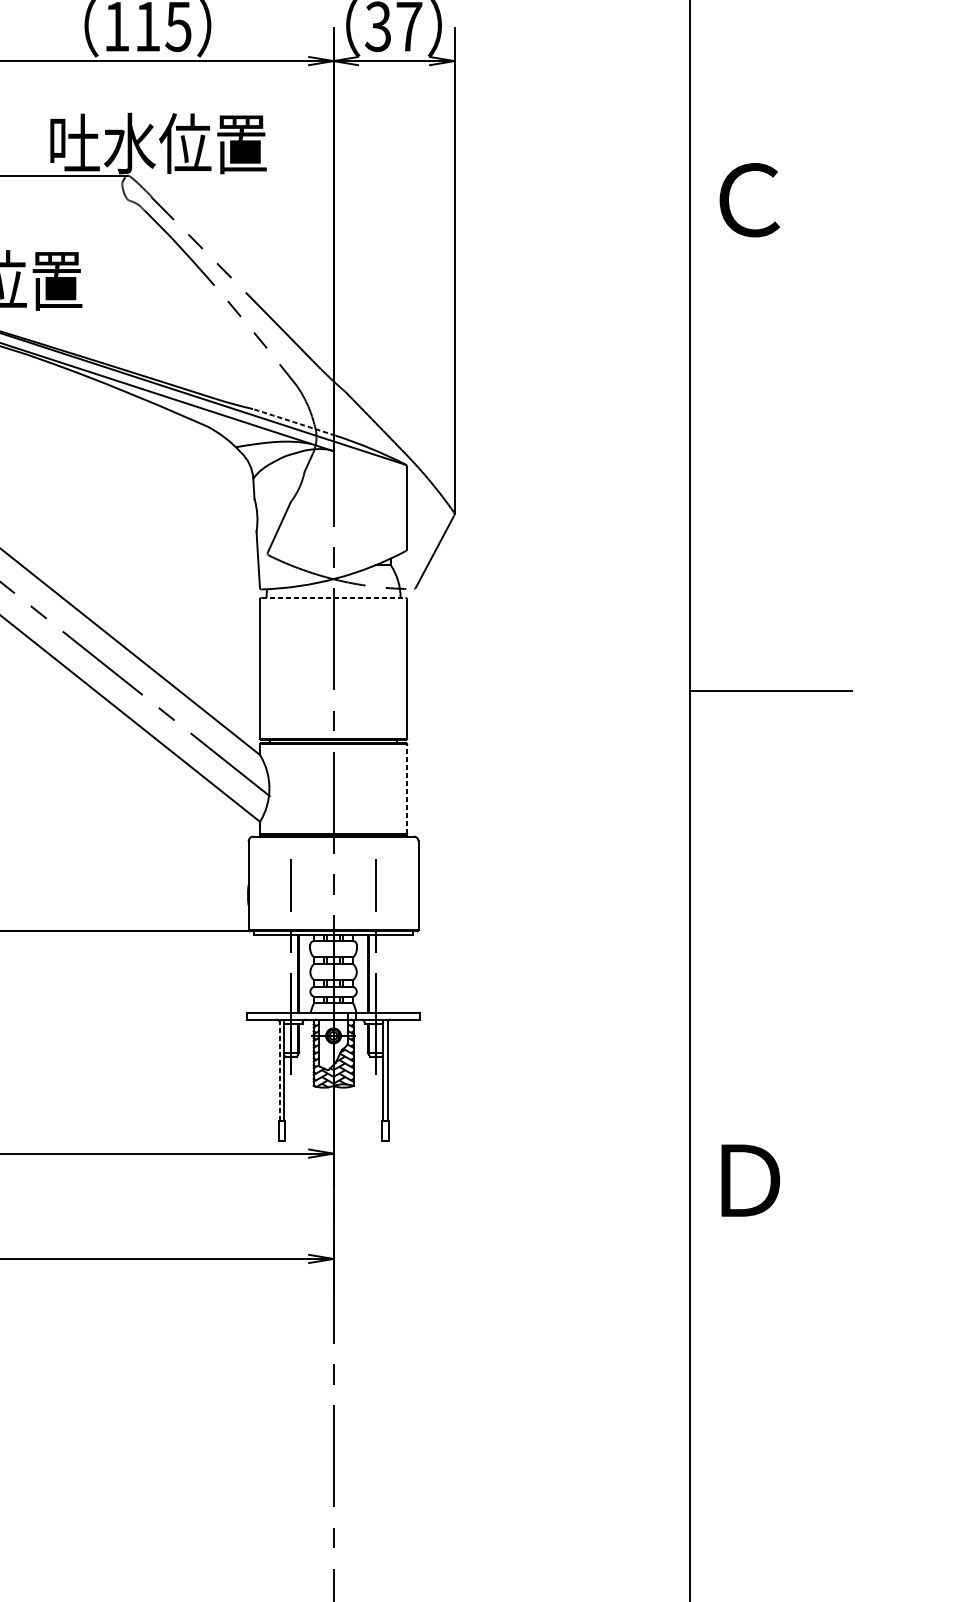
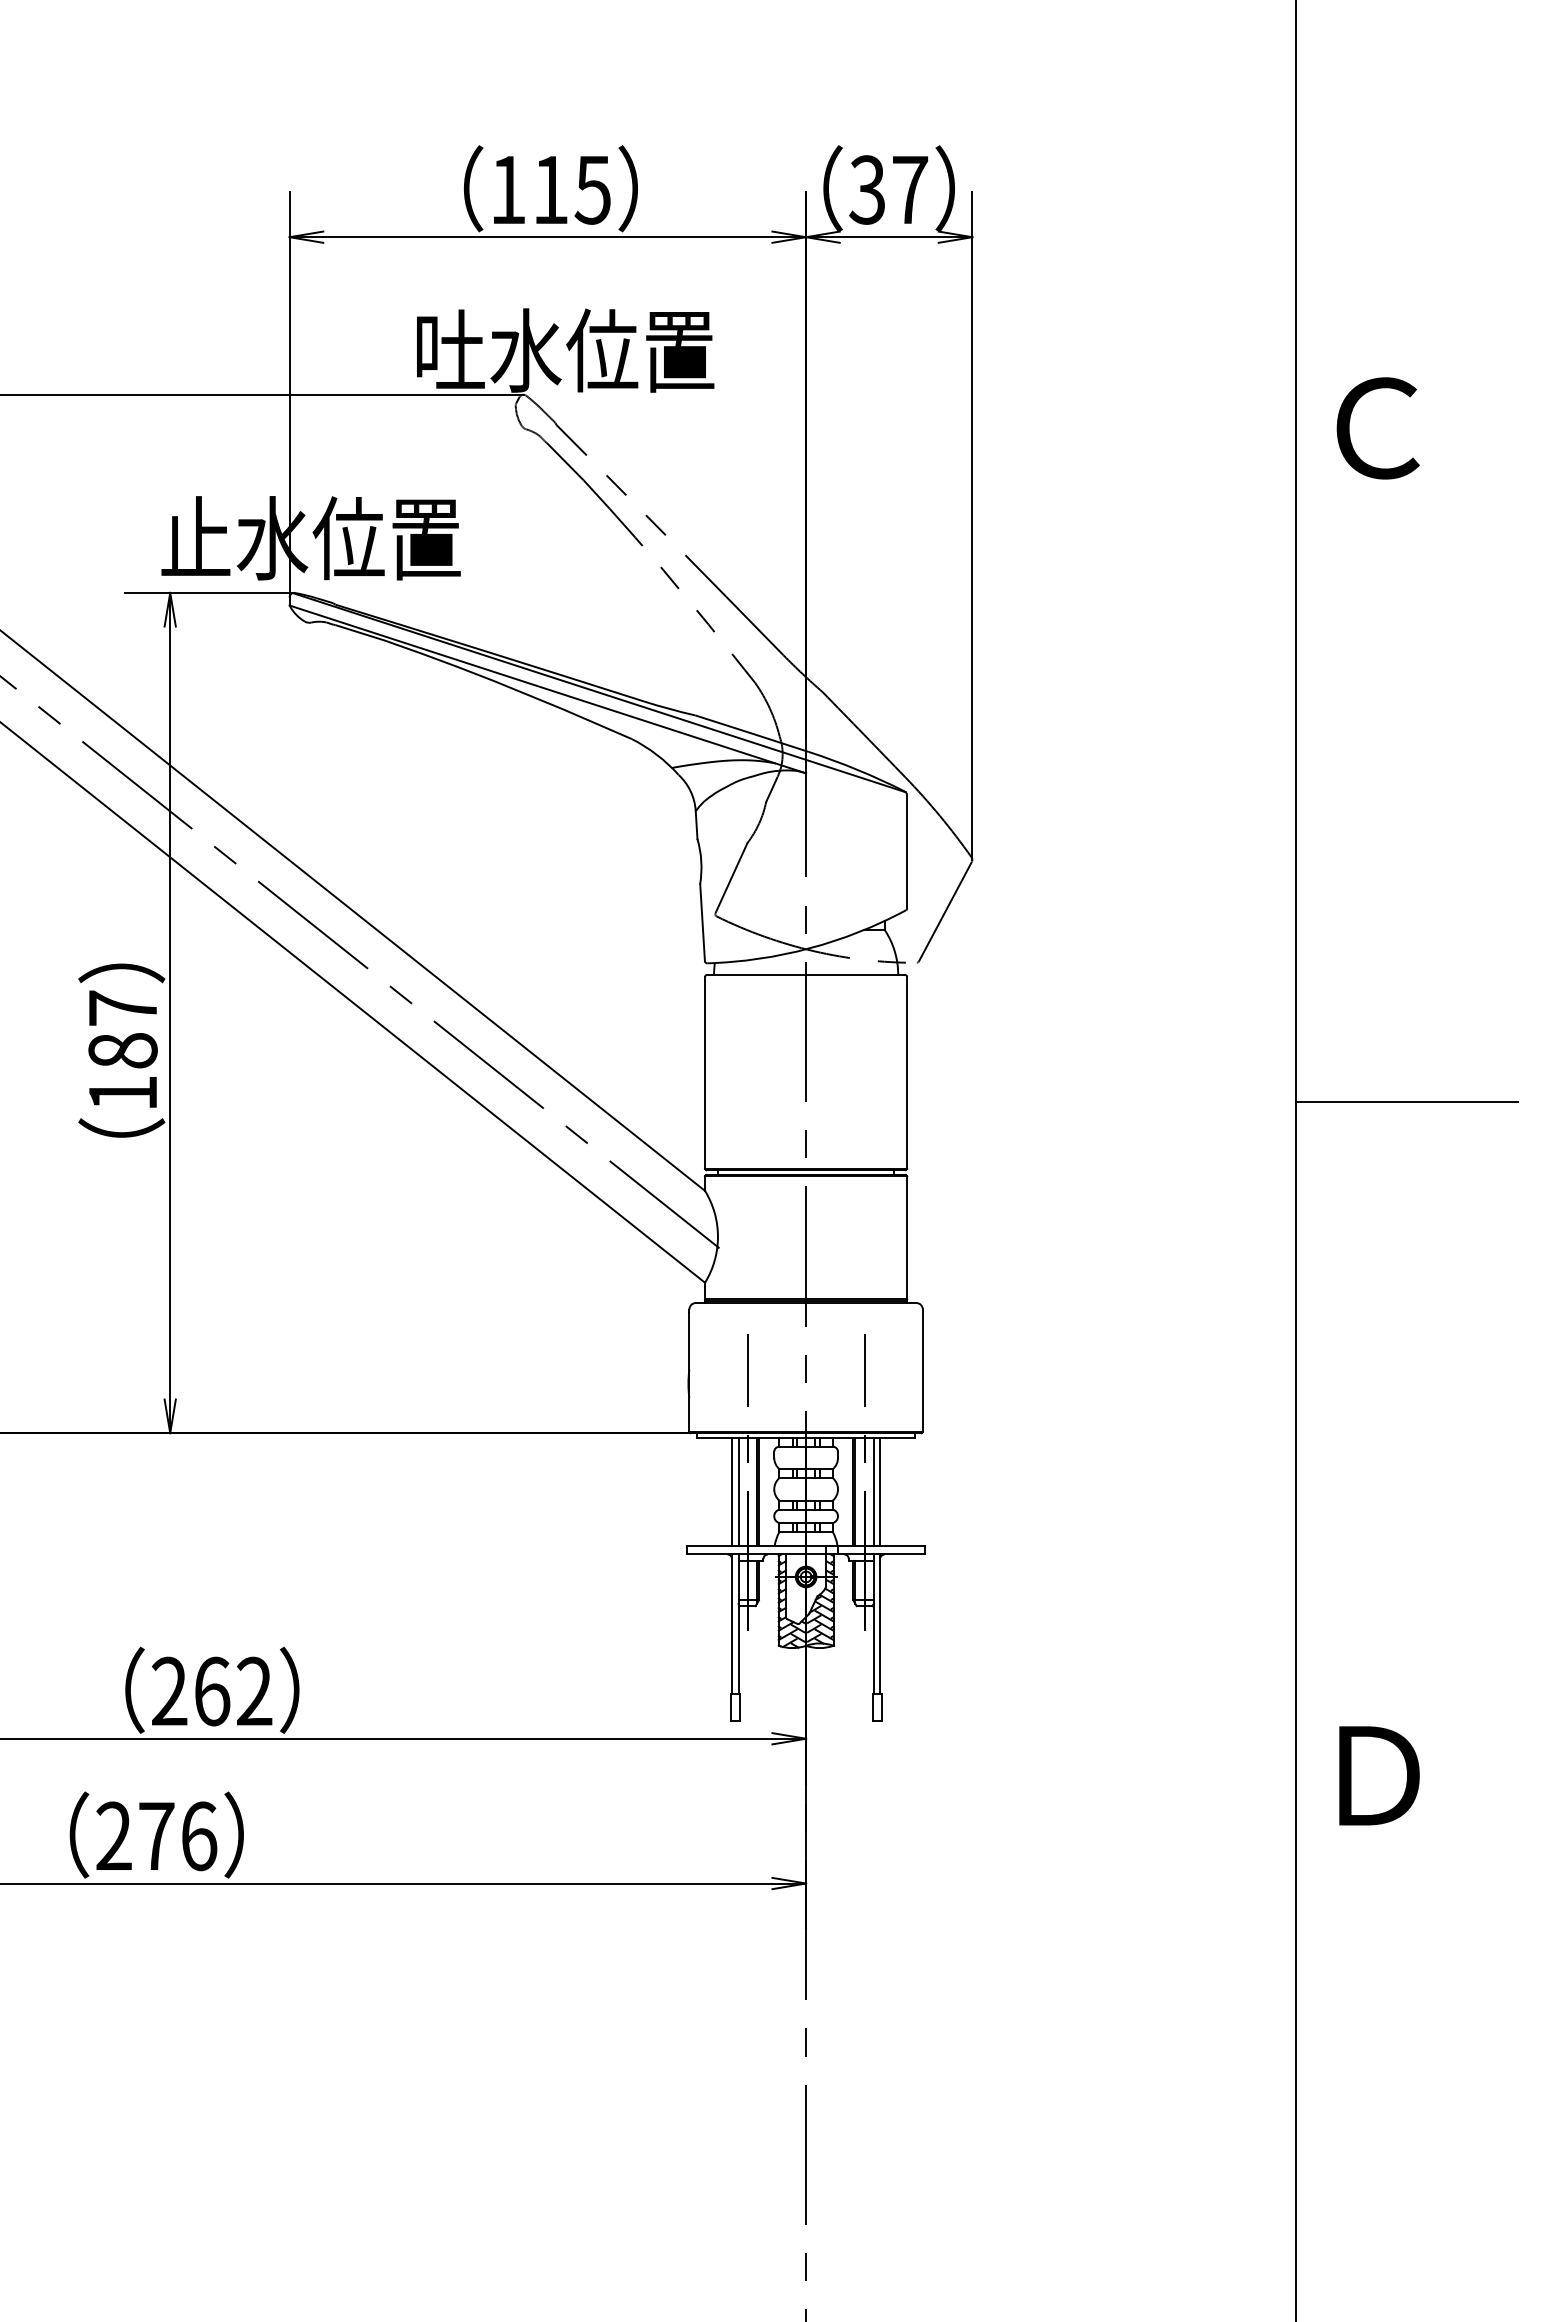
arc: (294, 422) -> (752, 733), dashed -> solid
line: (333, 597) -> (806, 974), dashed -> solid
line: (407, 788) -> (907, 1237), dashed -> solid
line: (279, 973) -> (731, 1491), added
line: (284, 973) -> (738, 1491), added
line: (382, 973) -> (873, 1491), added
line: (387, 973) -> (880, 1491), added
line: (279, 1070) -> (731, 1624), dashed -> solid

